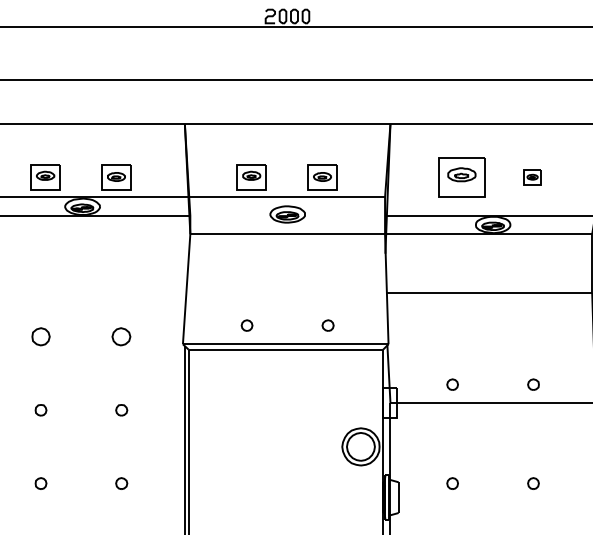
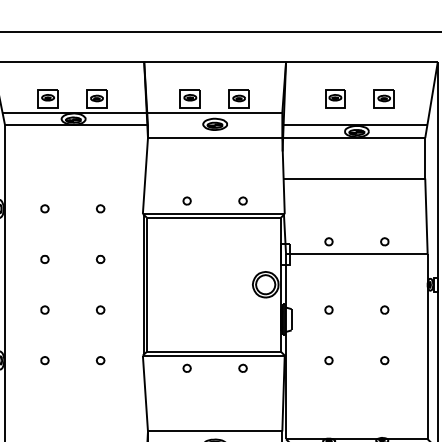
part: (462, 176) -> (335, 98), size x0.62
part: (531, 176) -> (383, 98), size x1.67
part: (40, 336) -> (44, 208), size x0.62
part: (121, 336) -> (100, 208), size x0.62

